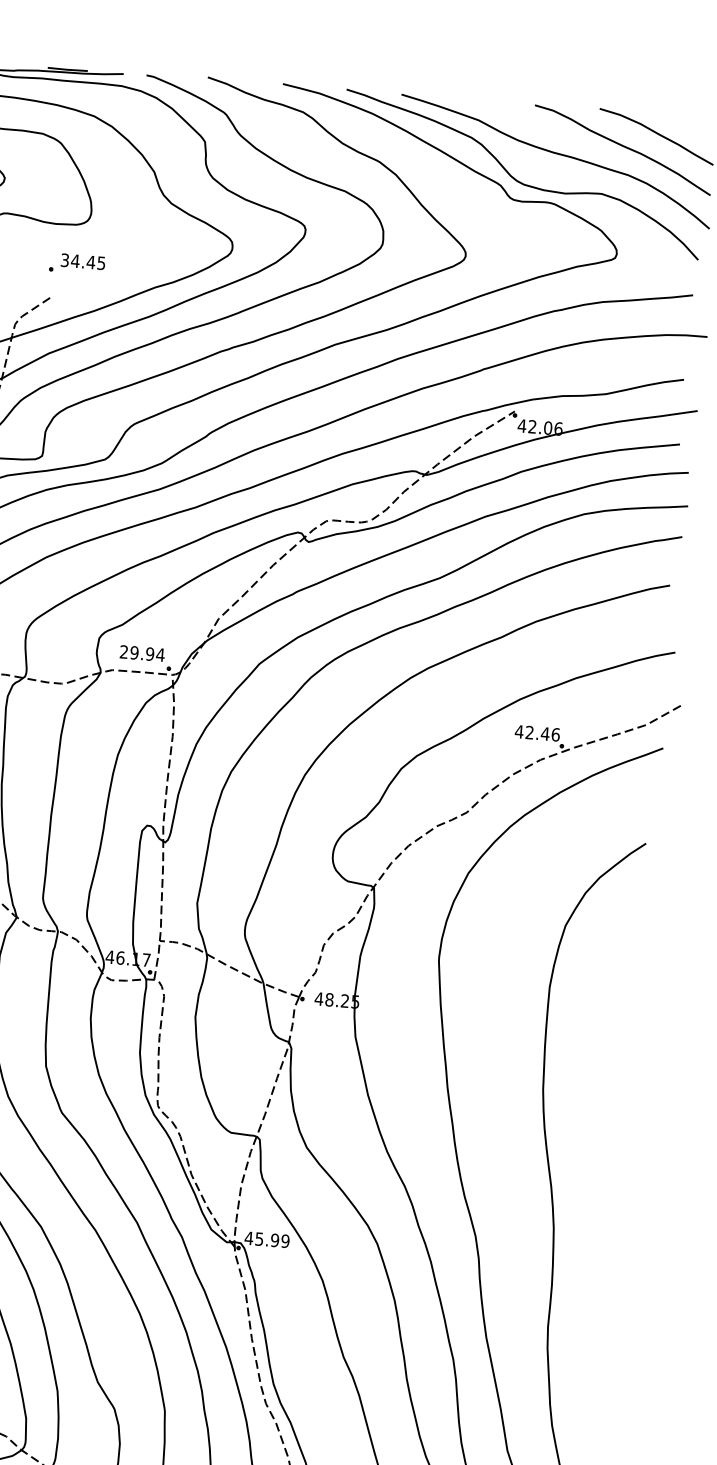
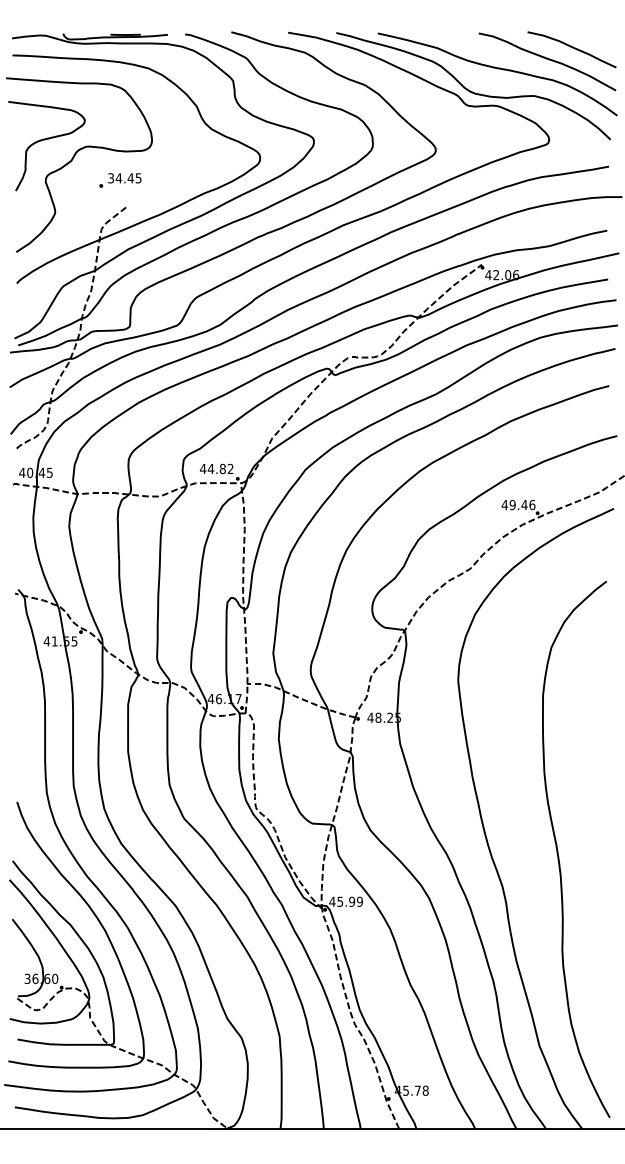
part: (77, 264) -> (120, 180), moved
text: (141, 652) -> (216, 468), 29.94 -> 44.82
text: (529, 733) -> (512, 505), 42.46 -> 49.46

